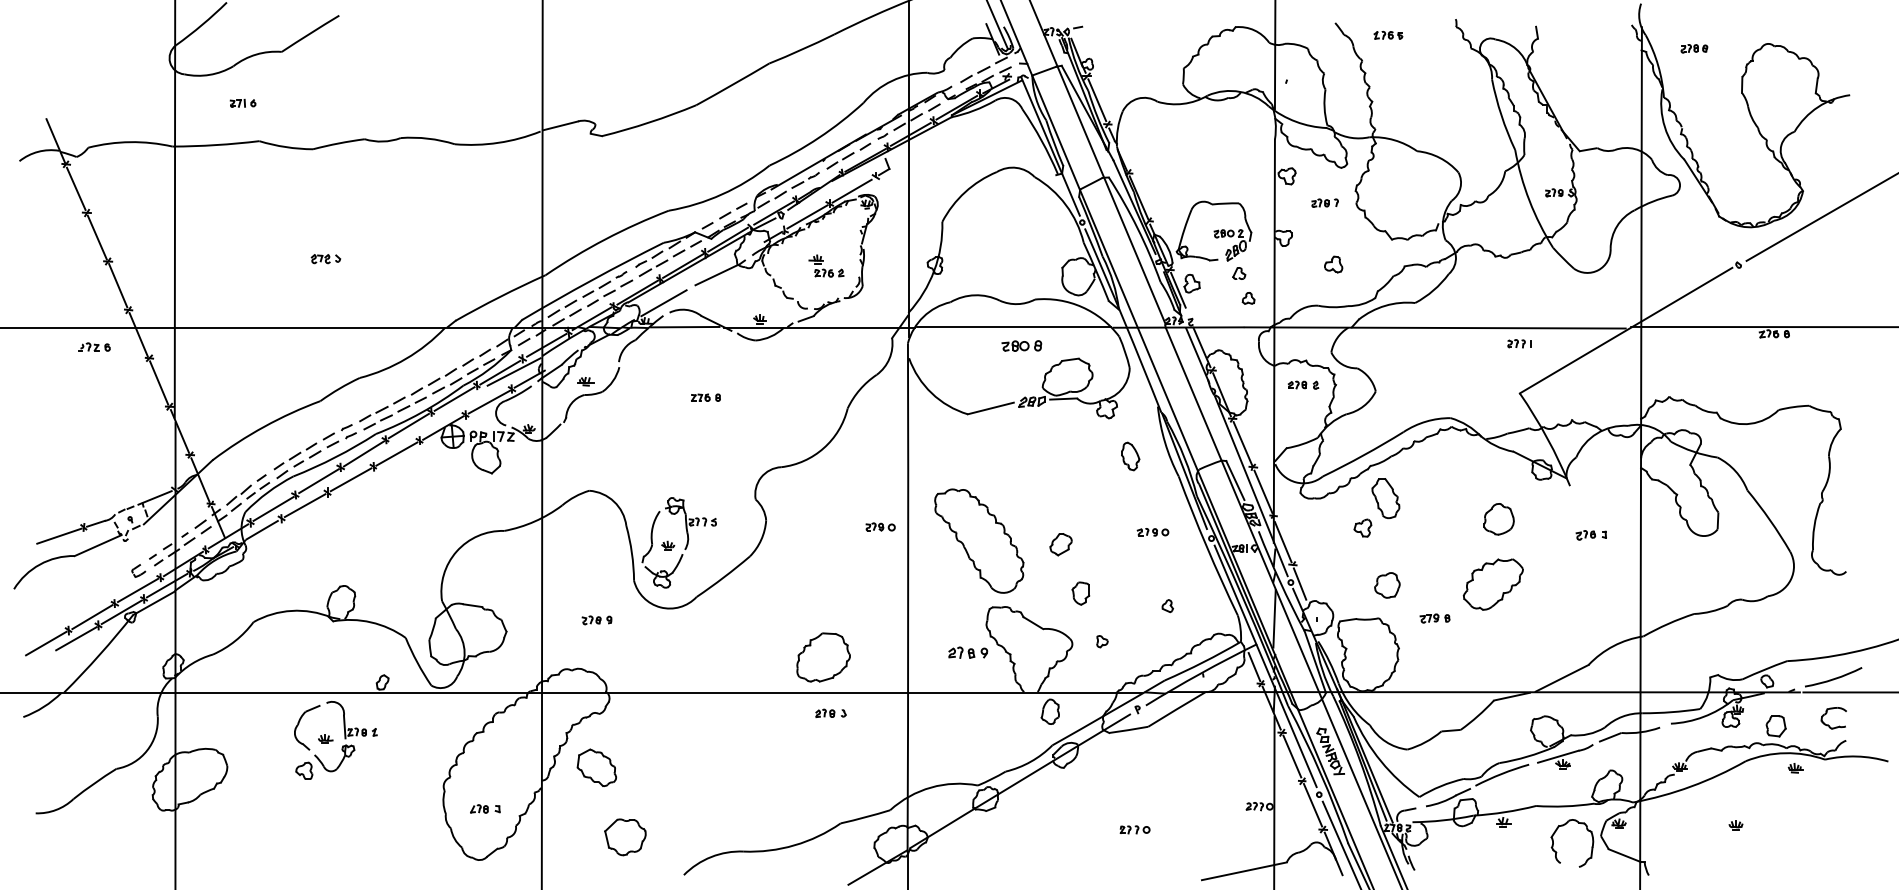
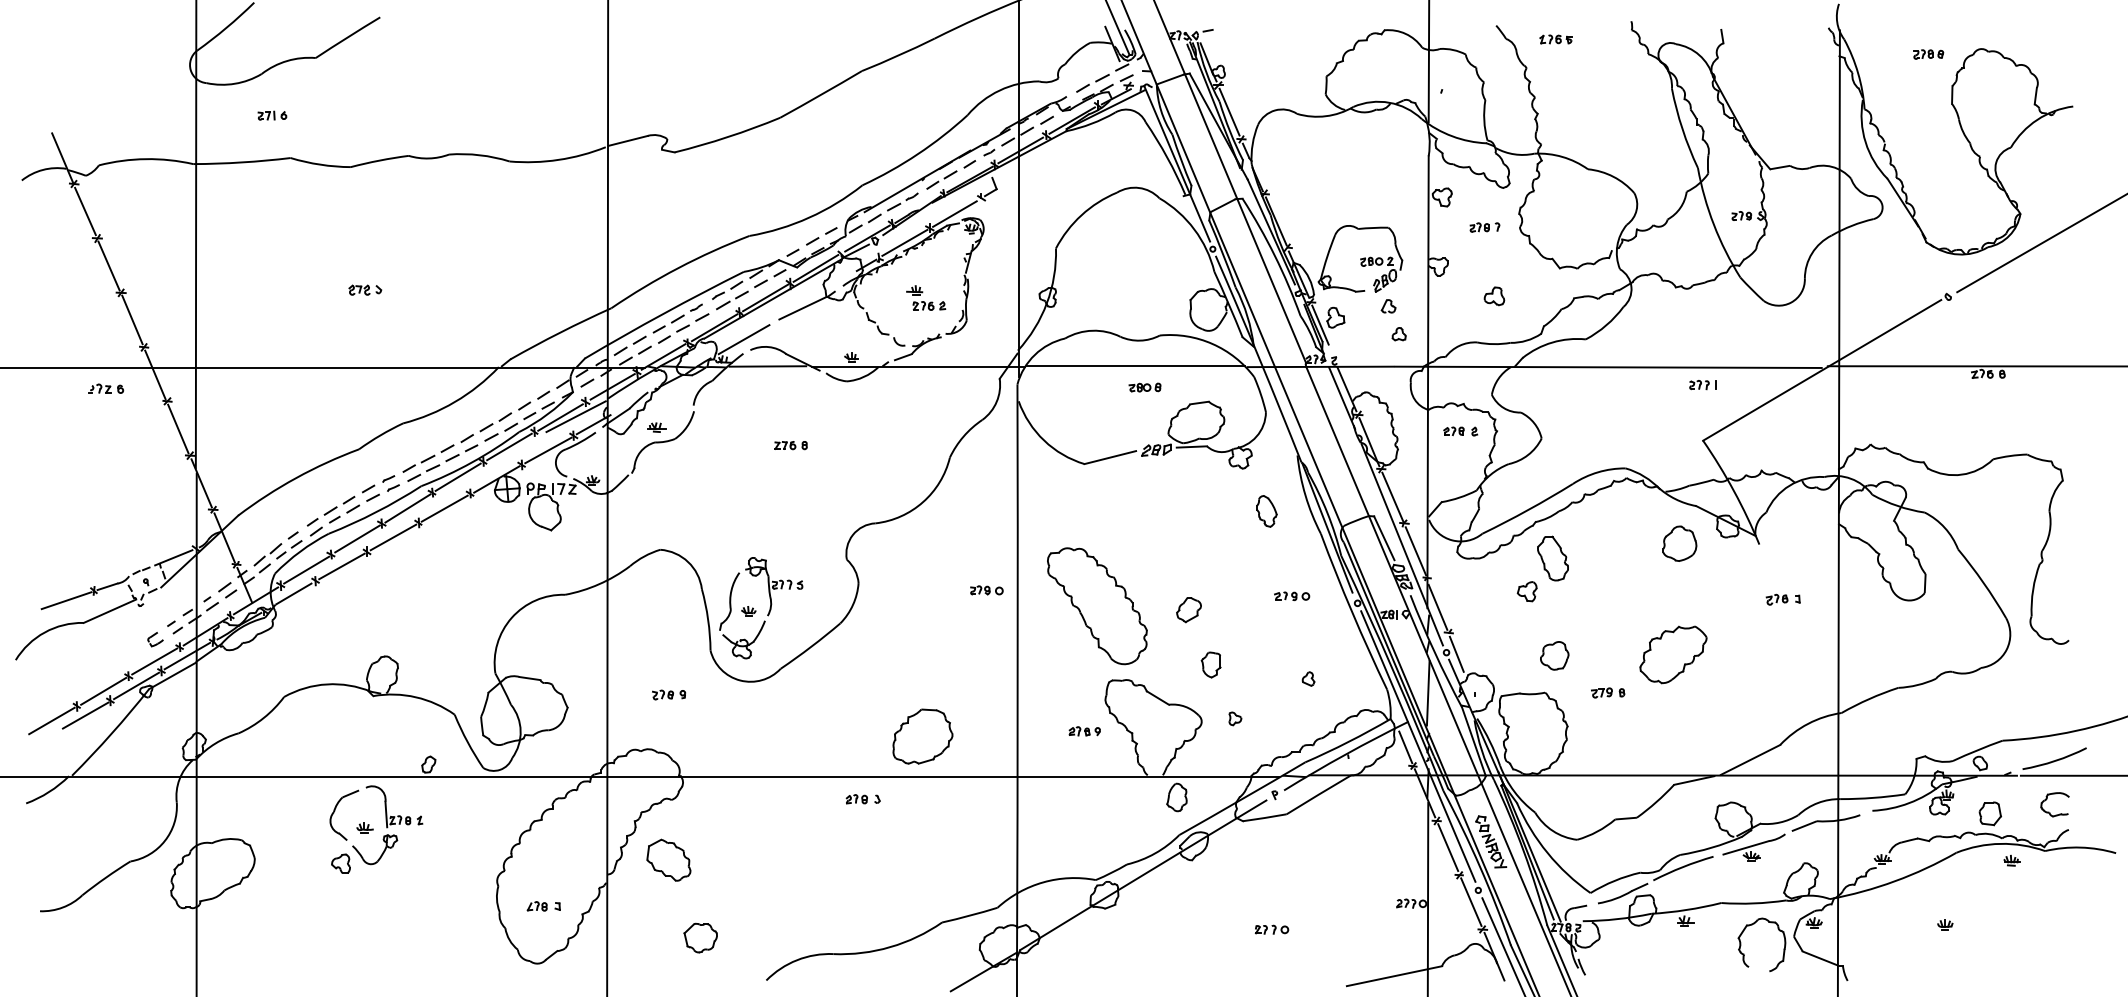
part: (1694, 48) -> (1928, 54), moved
part: (1021, 345) -> (1144, 387), size x0.71
part: (1498, 519) -> (1679, 543), moved
part: (967, 652) -> (1084, 731), size x0.71
part: (830, 713) -> (862, 799), moved
part: (625, 836) -> (700, 937), size x0.71

